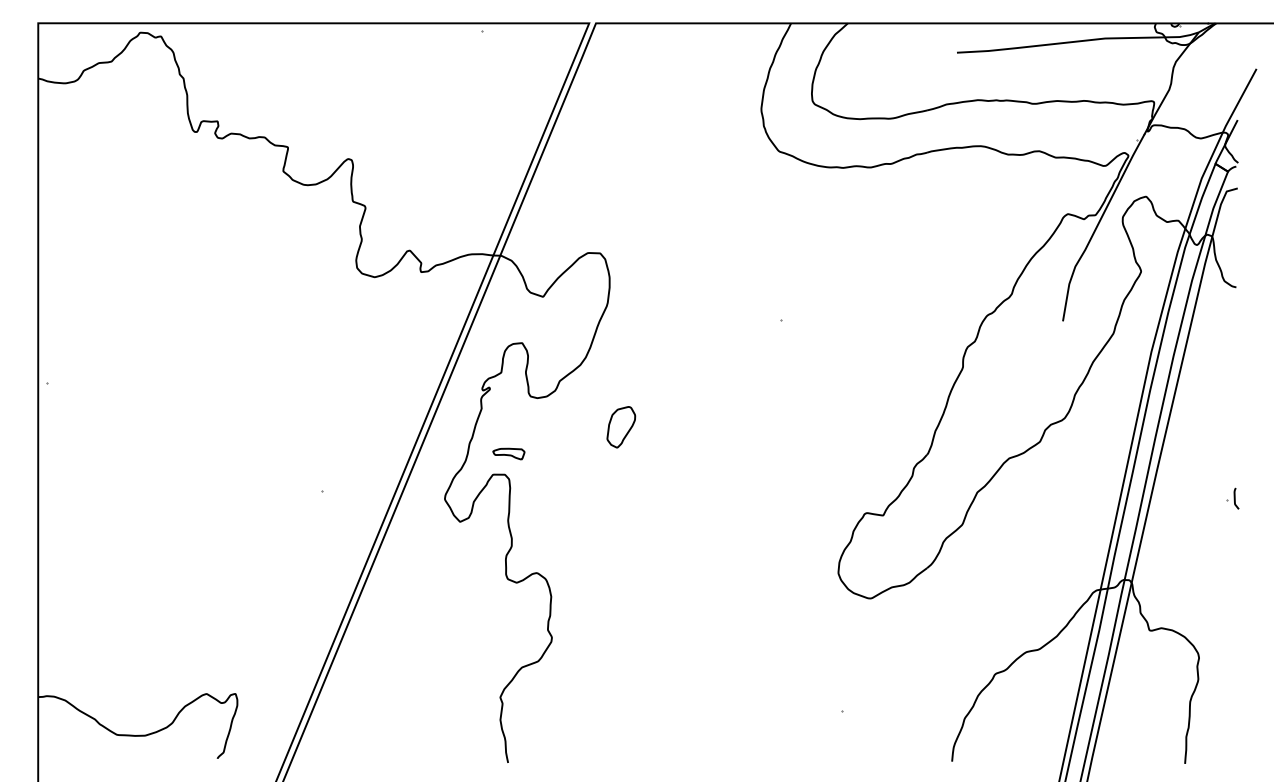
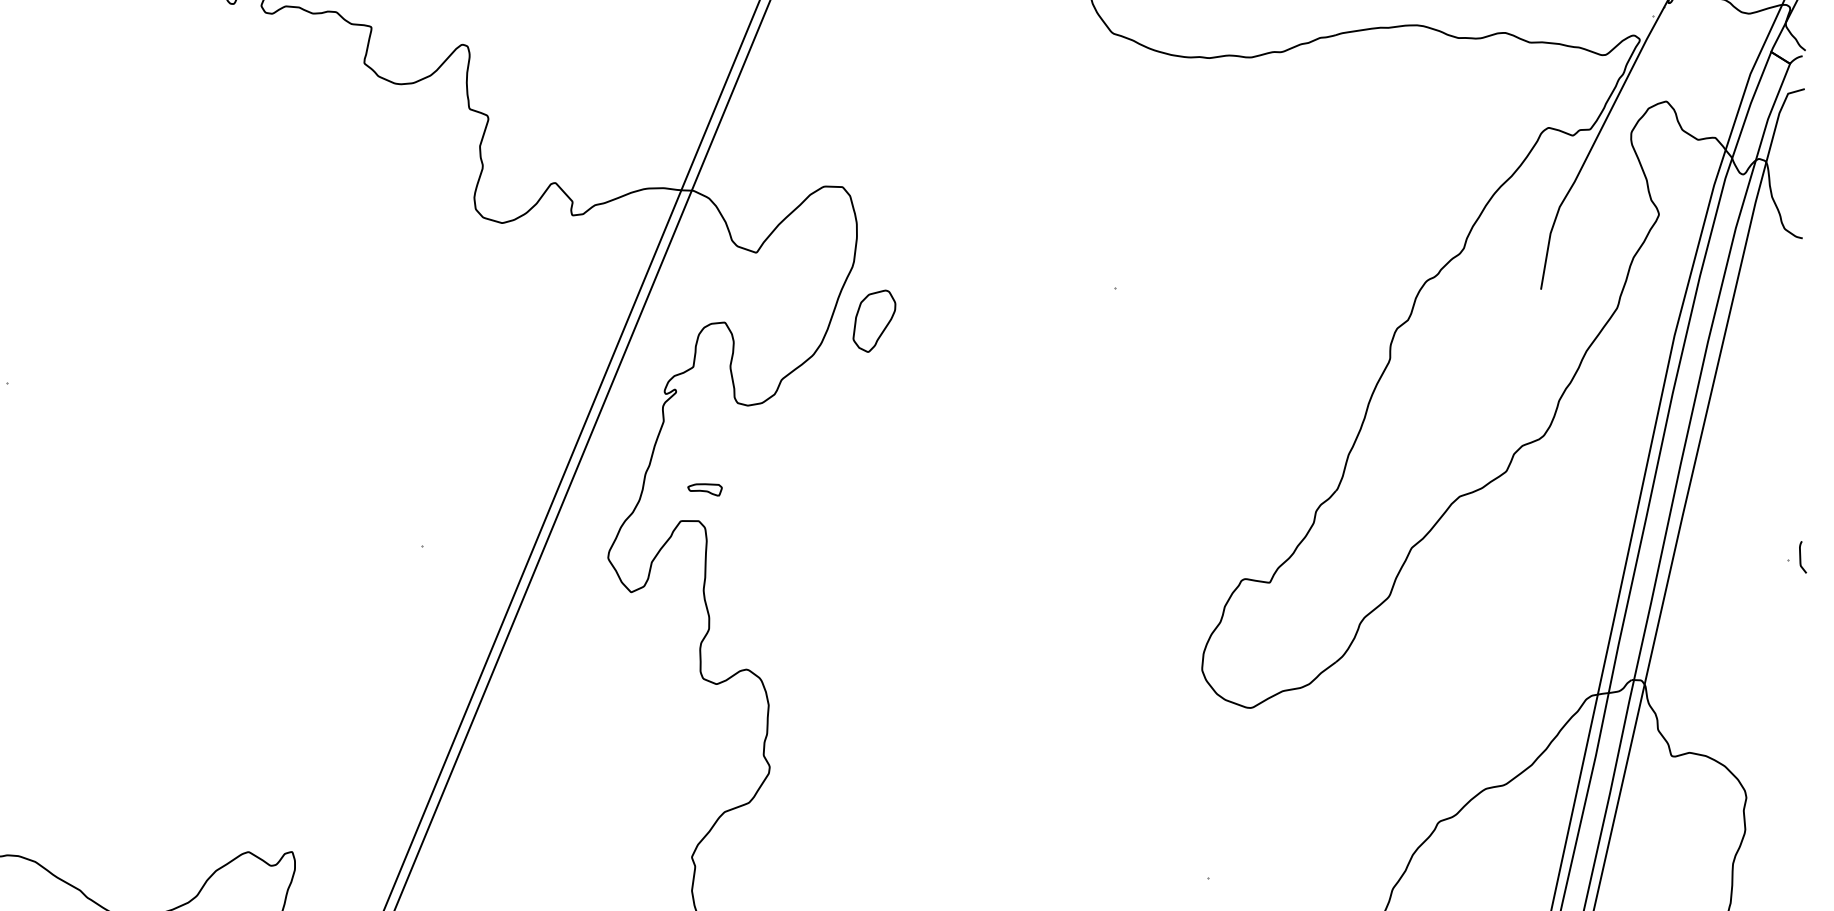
part: (621, 427) -> (874, 321), moved
part: (509, 453) -> (705, 489), size x0.71

